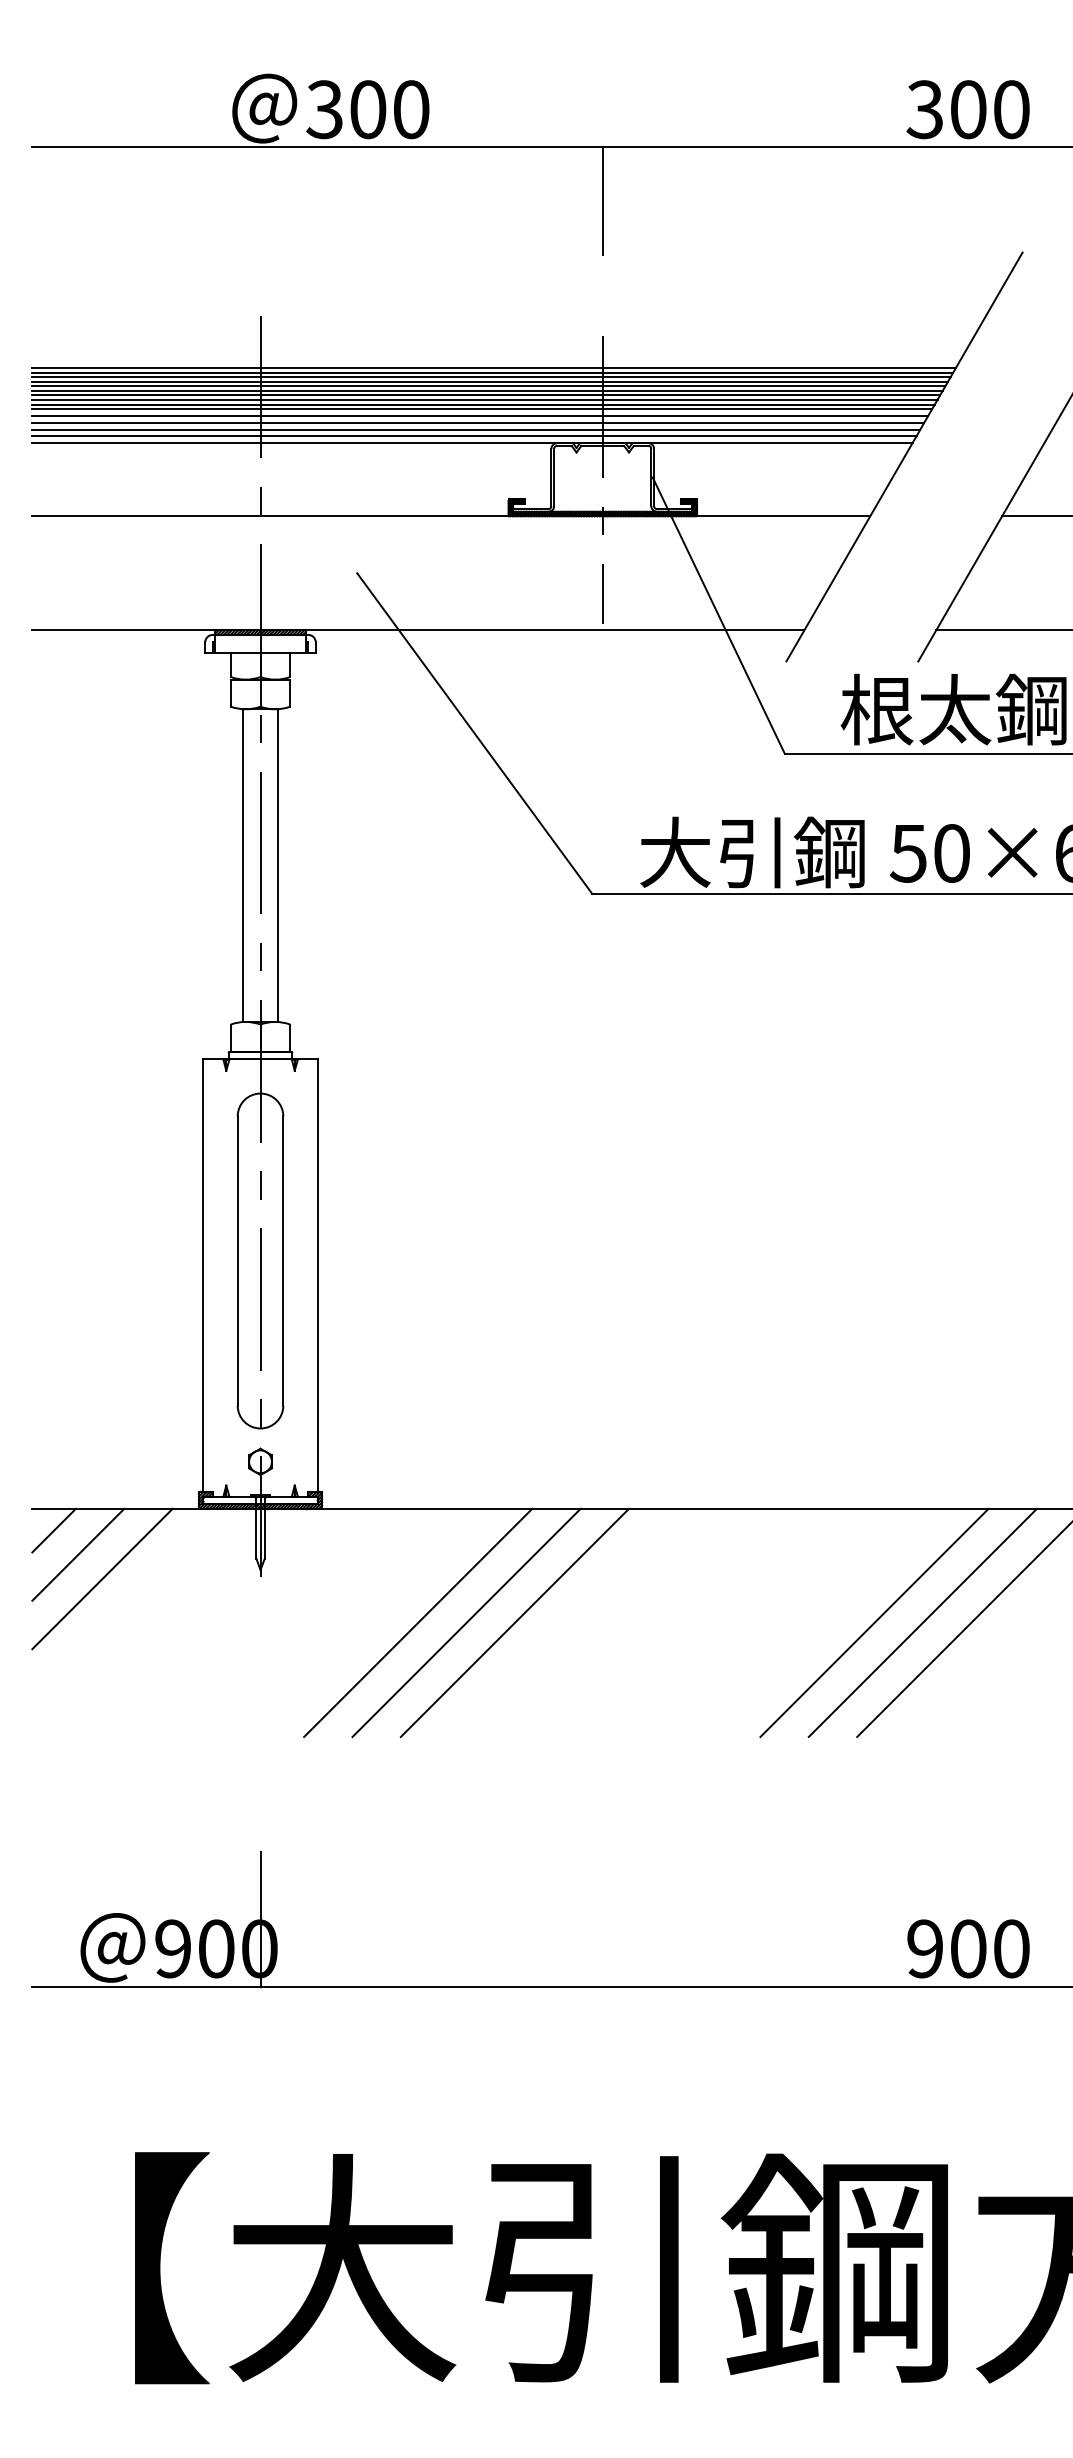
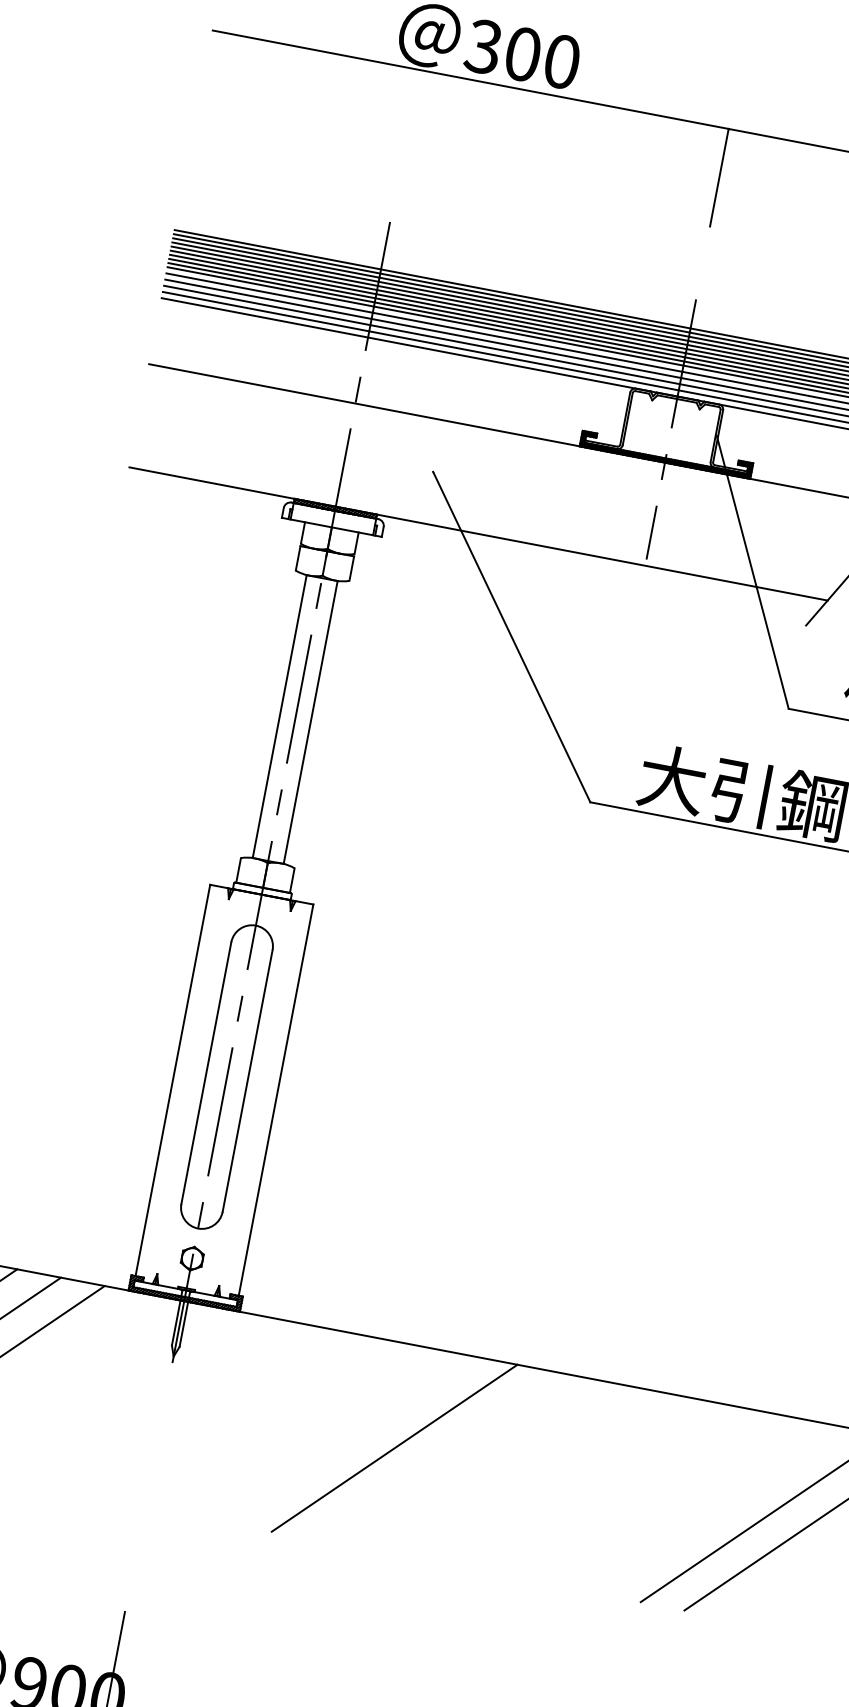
line: (418, 1622) -> (307, 1431), removed
line: (466, 1622) -> (350, 1439), removed
line: (874, 1622) -> (719, 1509), removed

